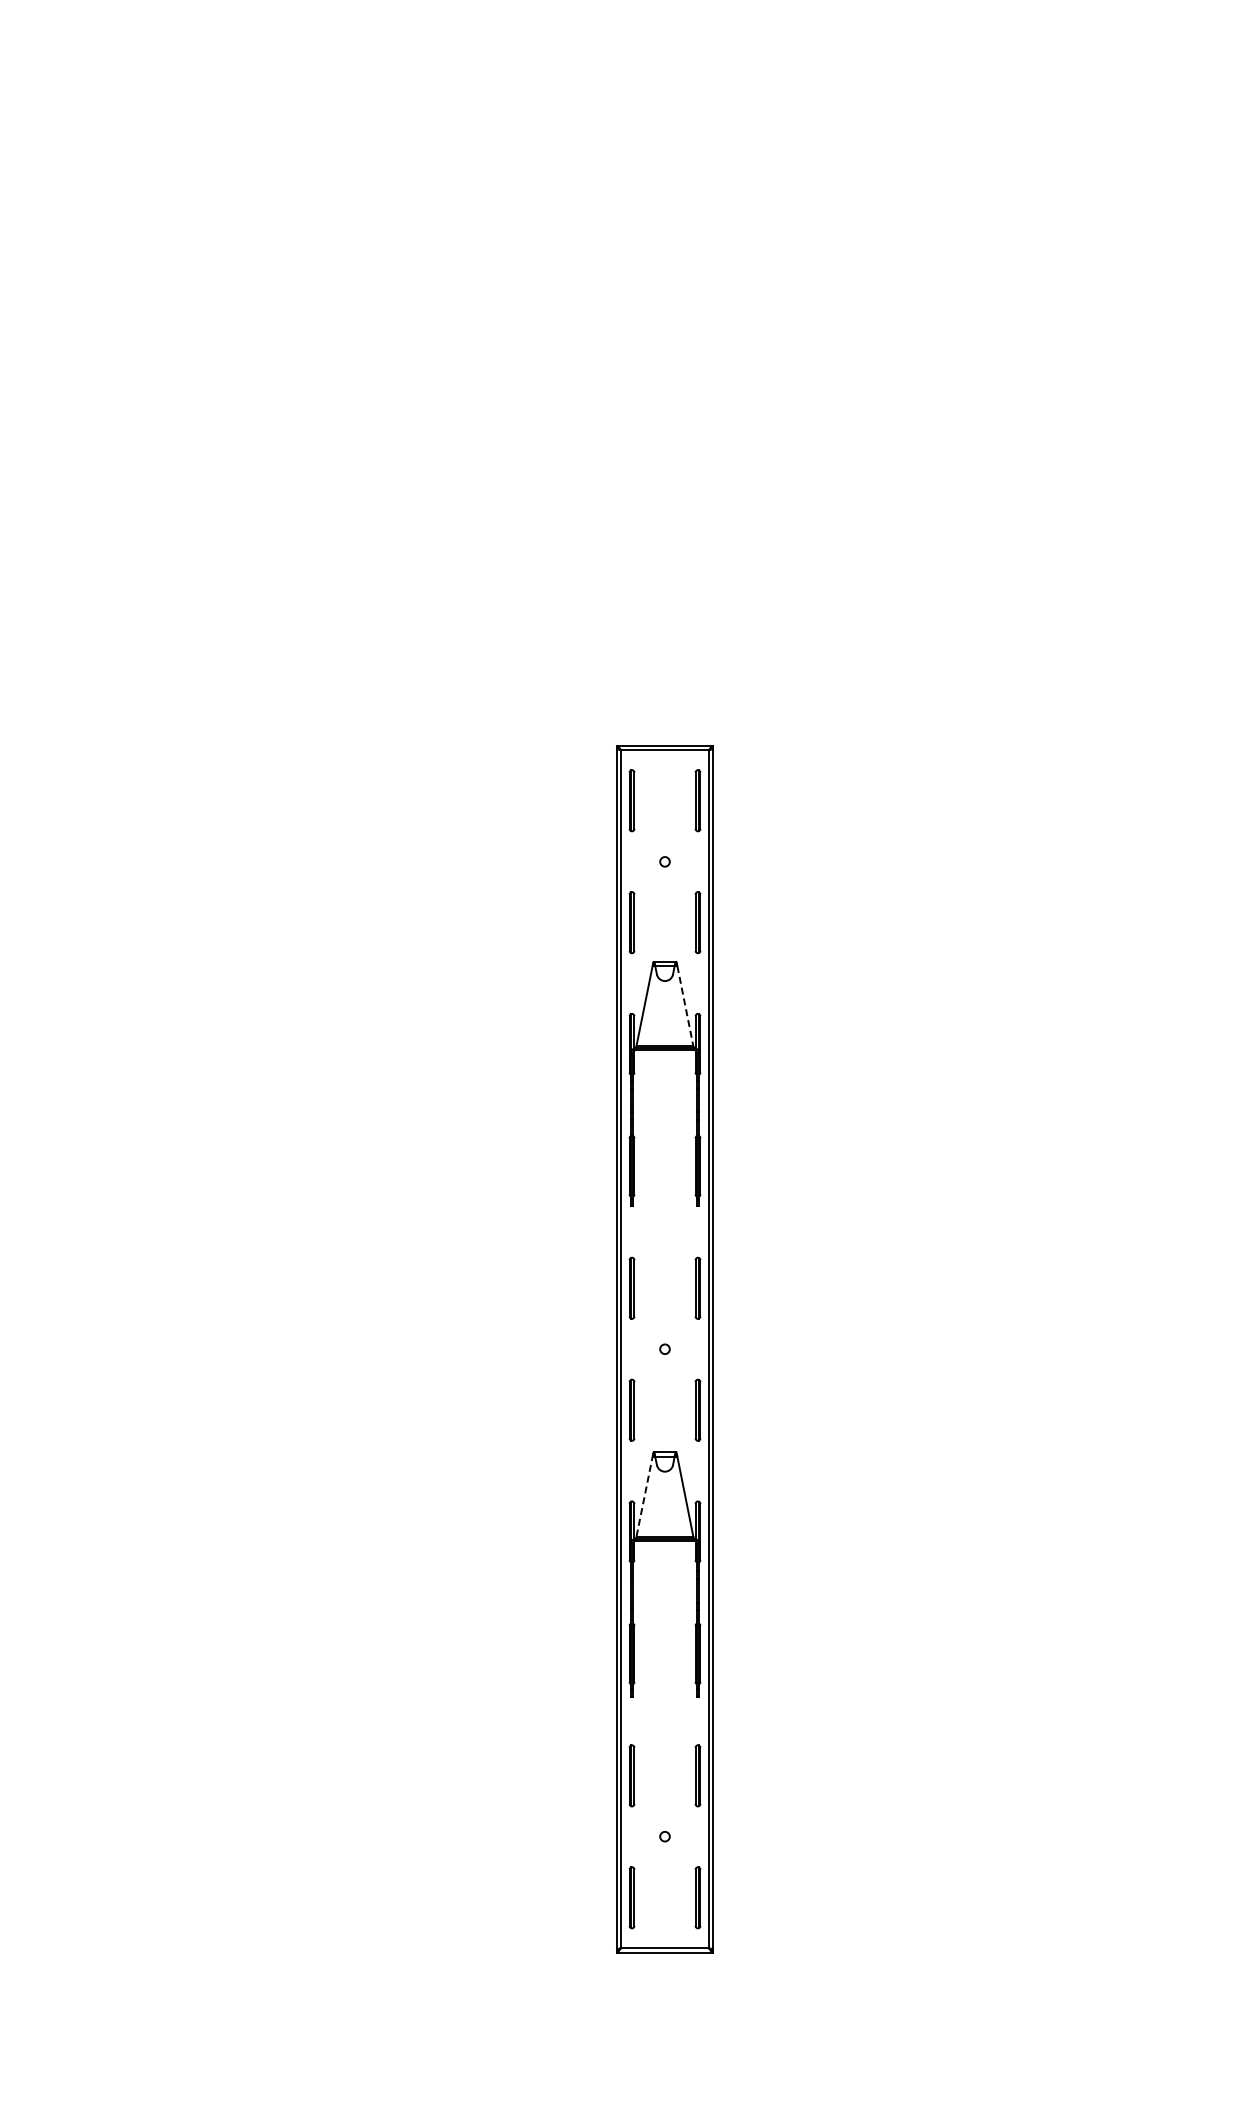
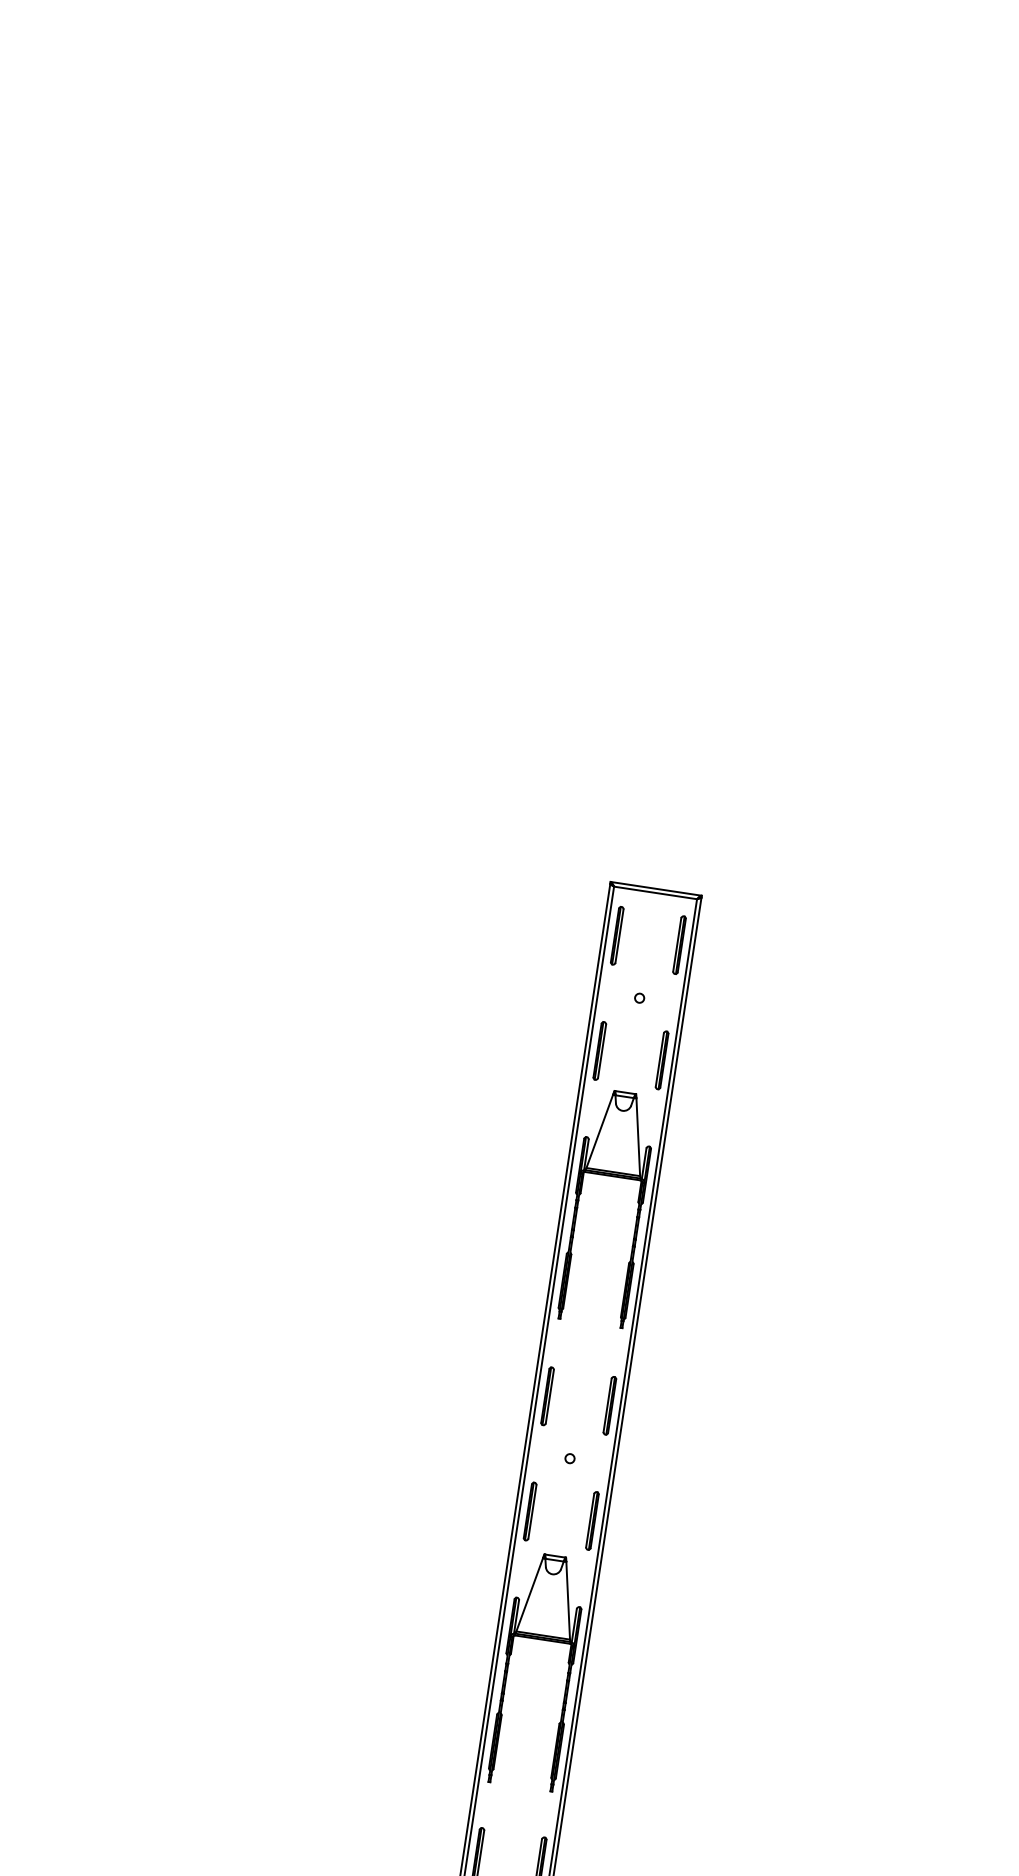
line: (685, 1006) -> (638, 1137), dashed -> solid
line: (644, 1496) -> (529, 1594), dashed -> solid

